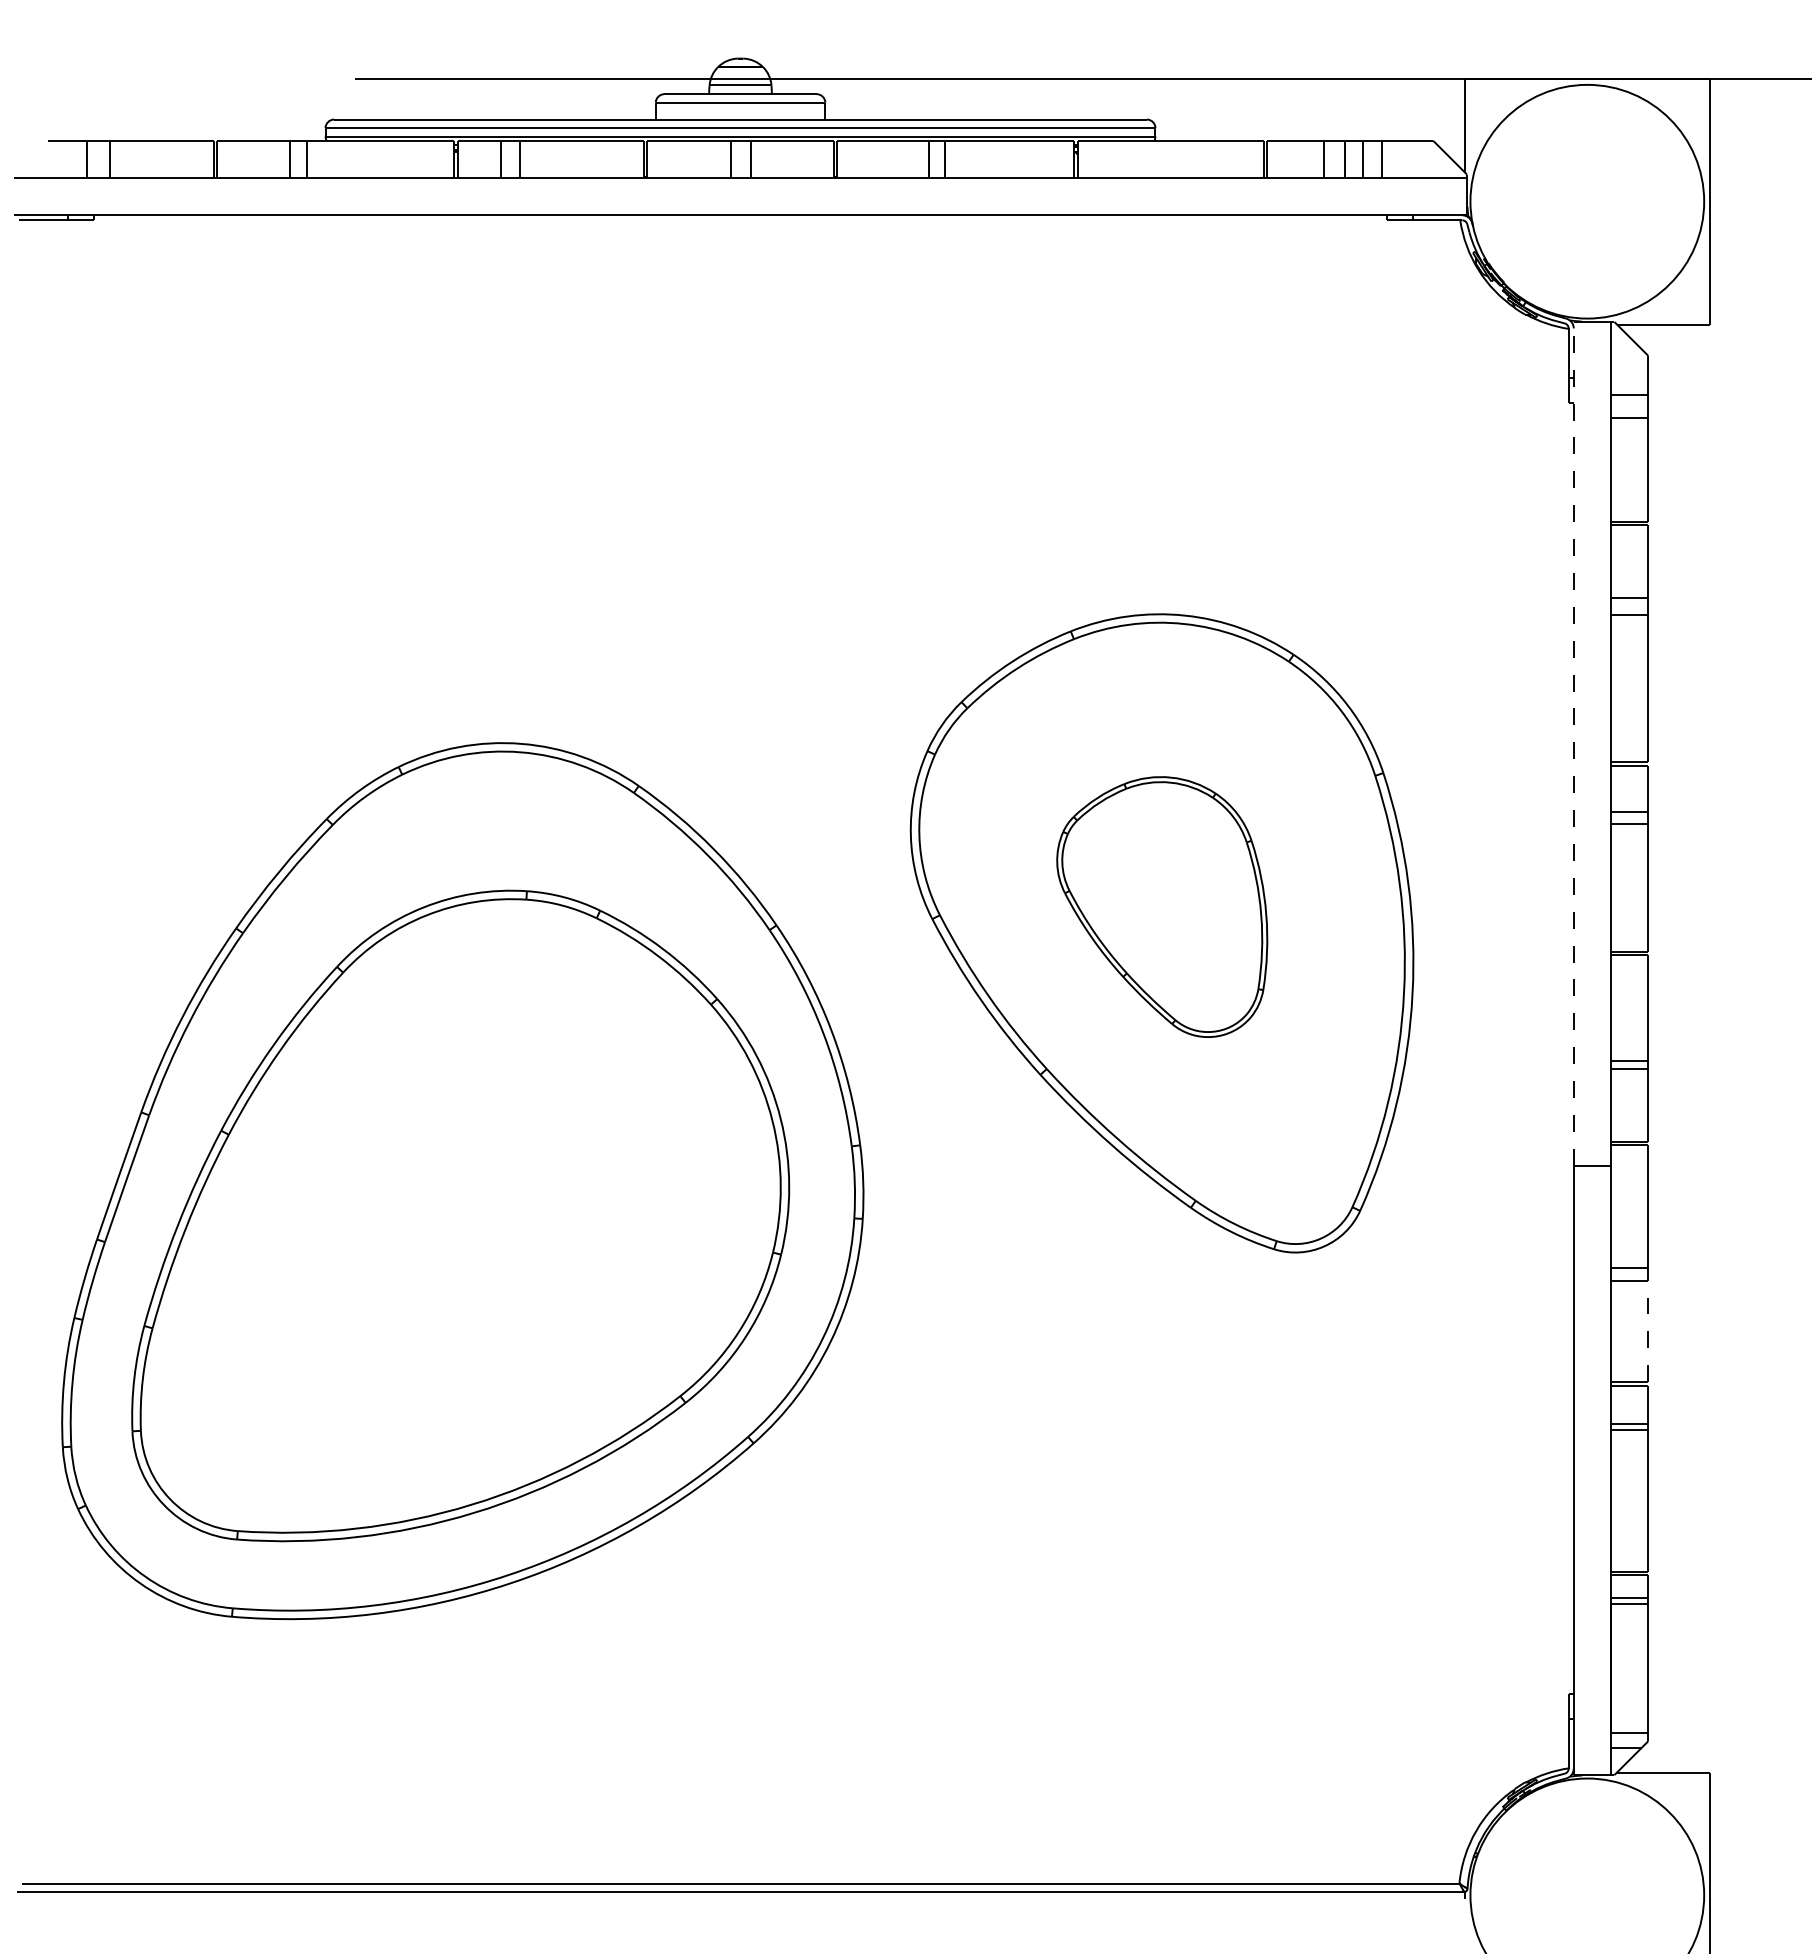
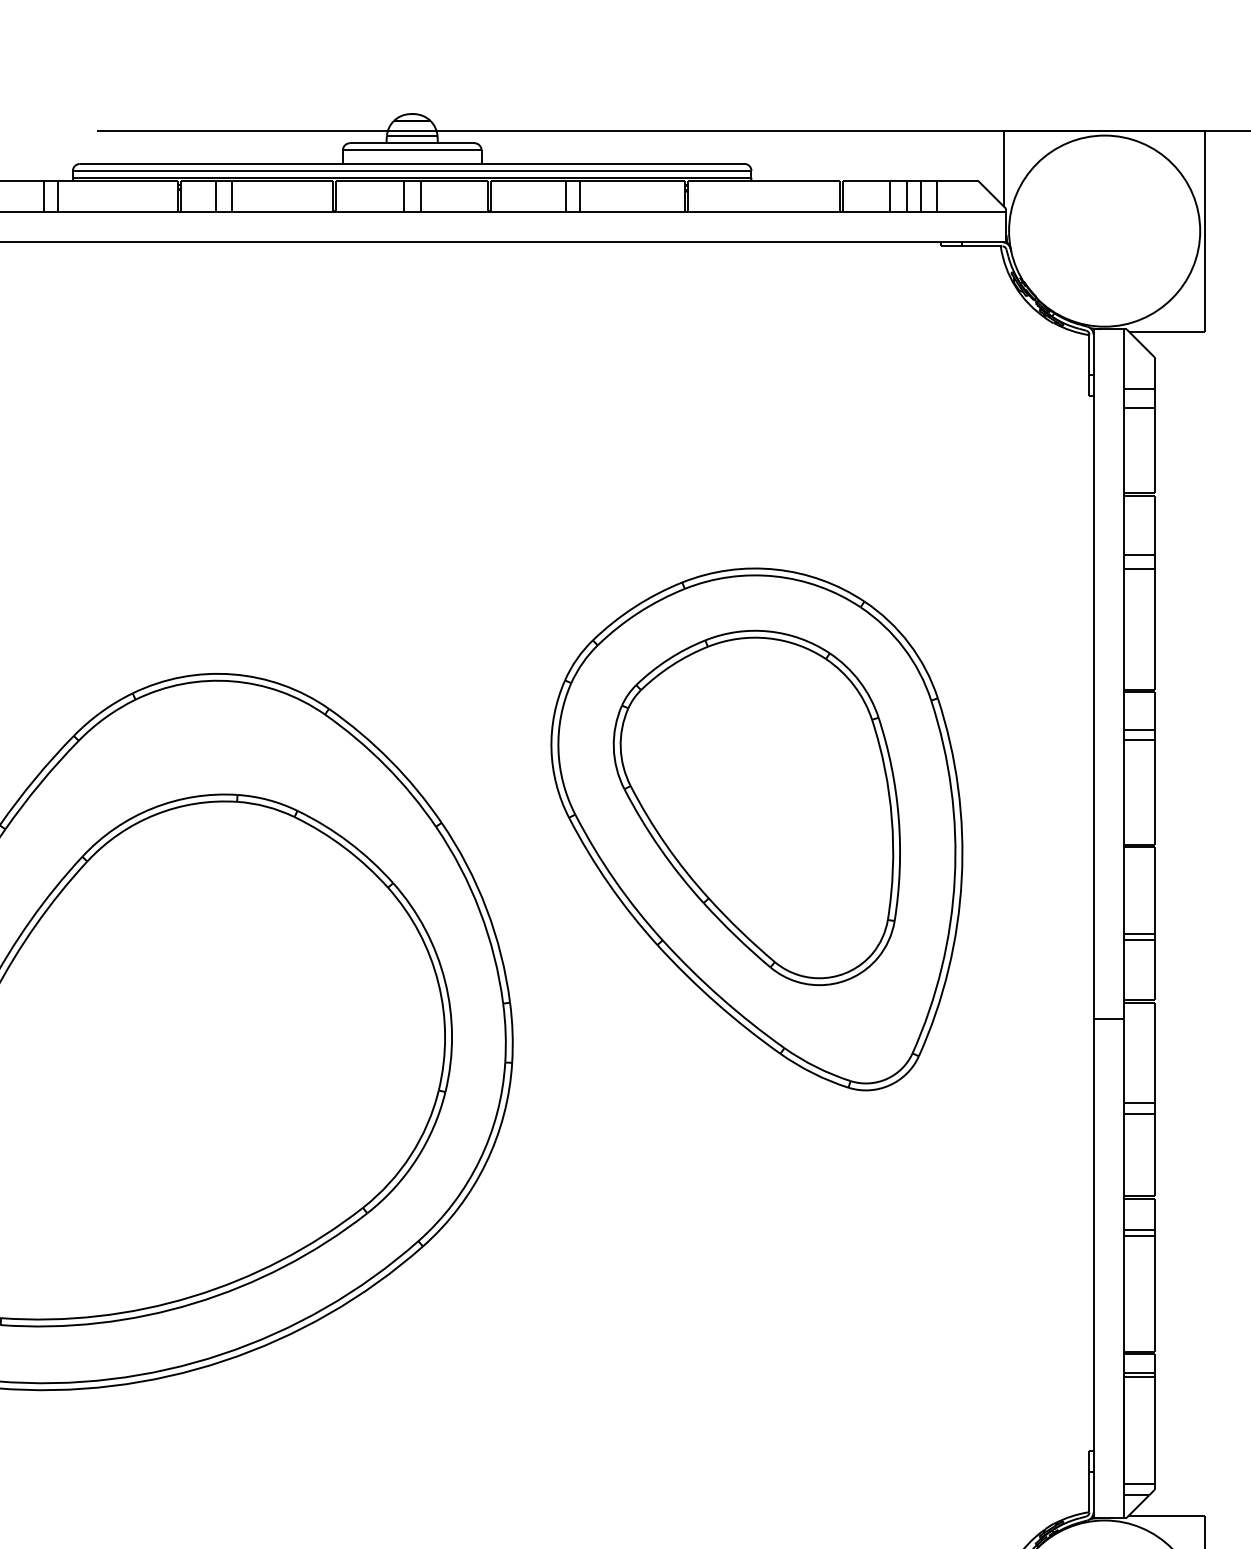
line: (1573, 743) -> (1093, 674), dashed -> solid
part: (1162, 906) -> (757, 807), size x1.67
line: (1648, 1331) -> (1154, 1154), dashed -> solid

